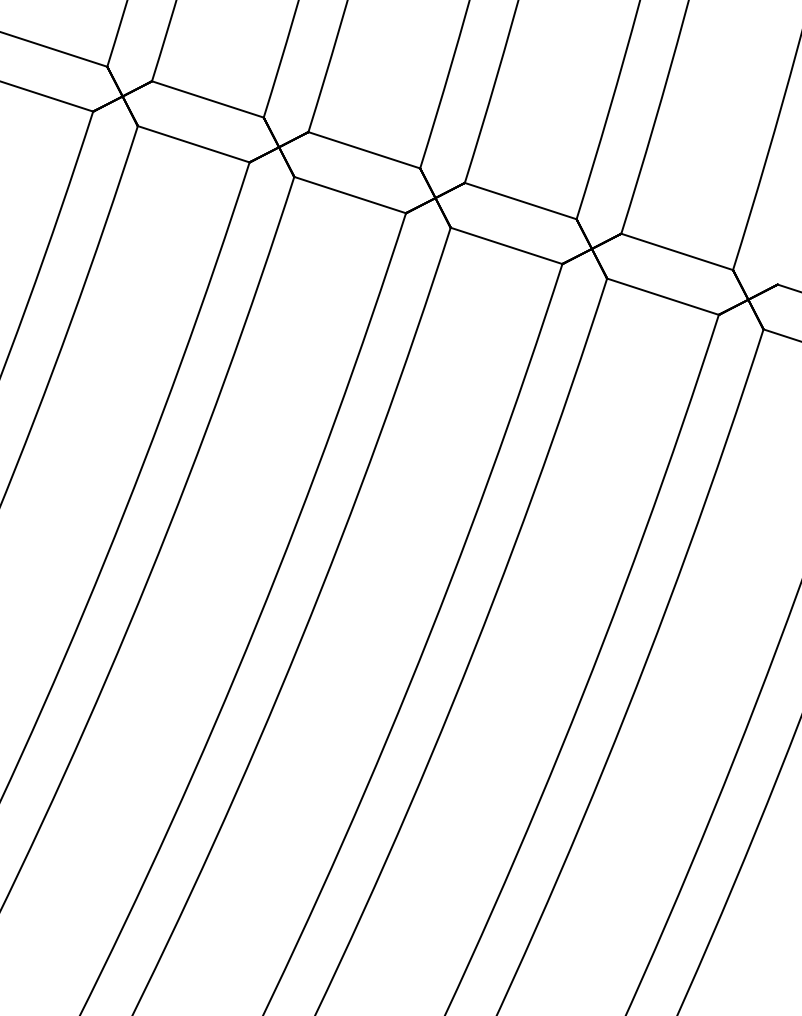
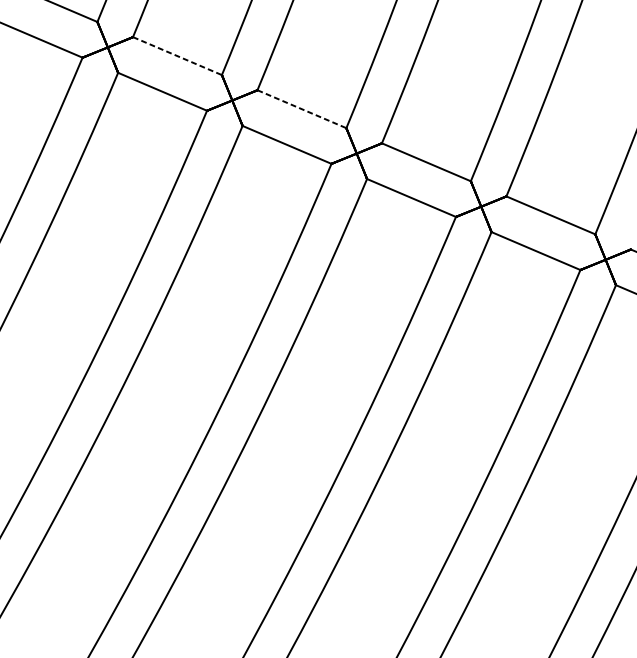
line: (207, 99) -> (177, 56), solid -> dashed
line: (364, 150) -> (302, 109), solid -> dashed

